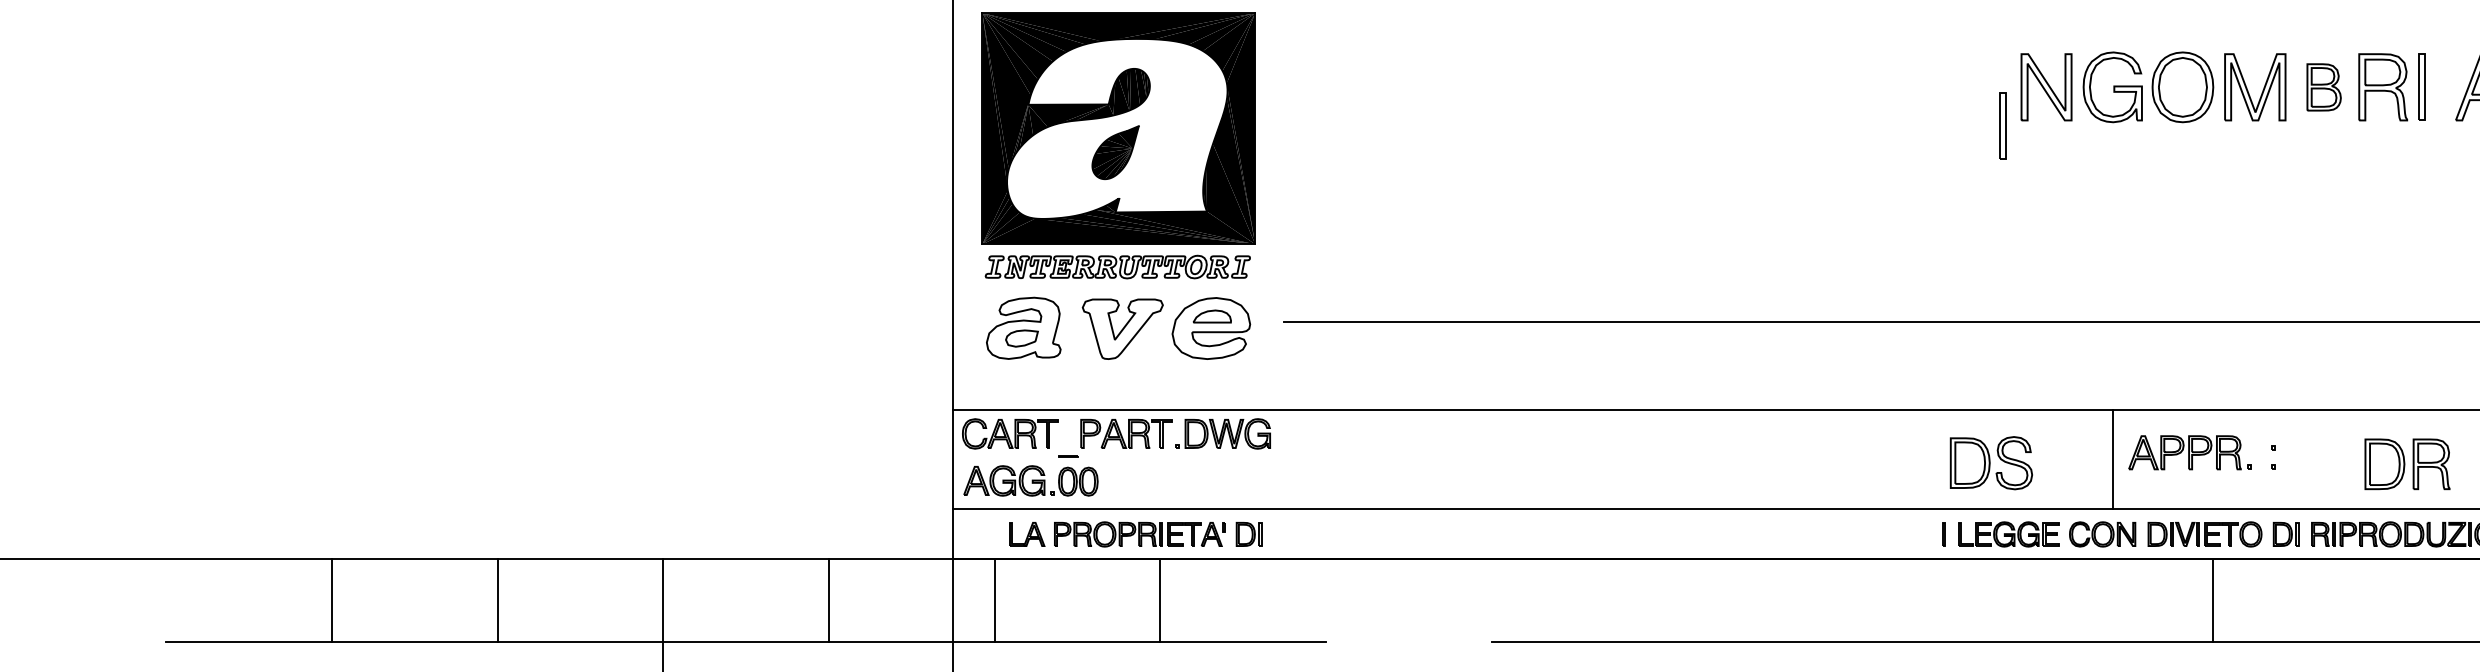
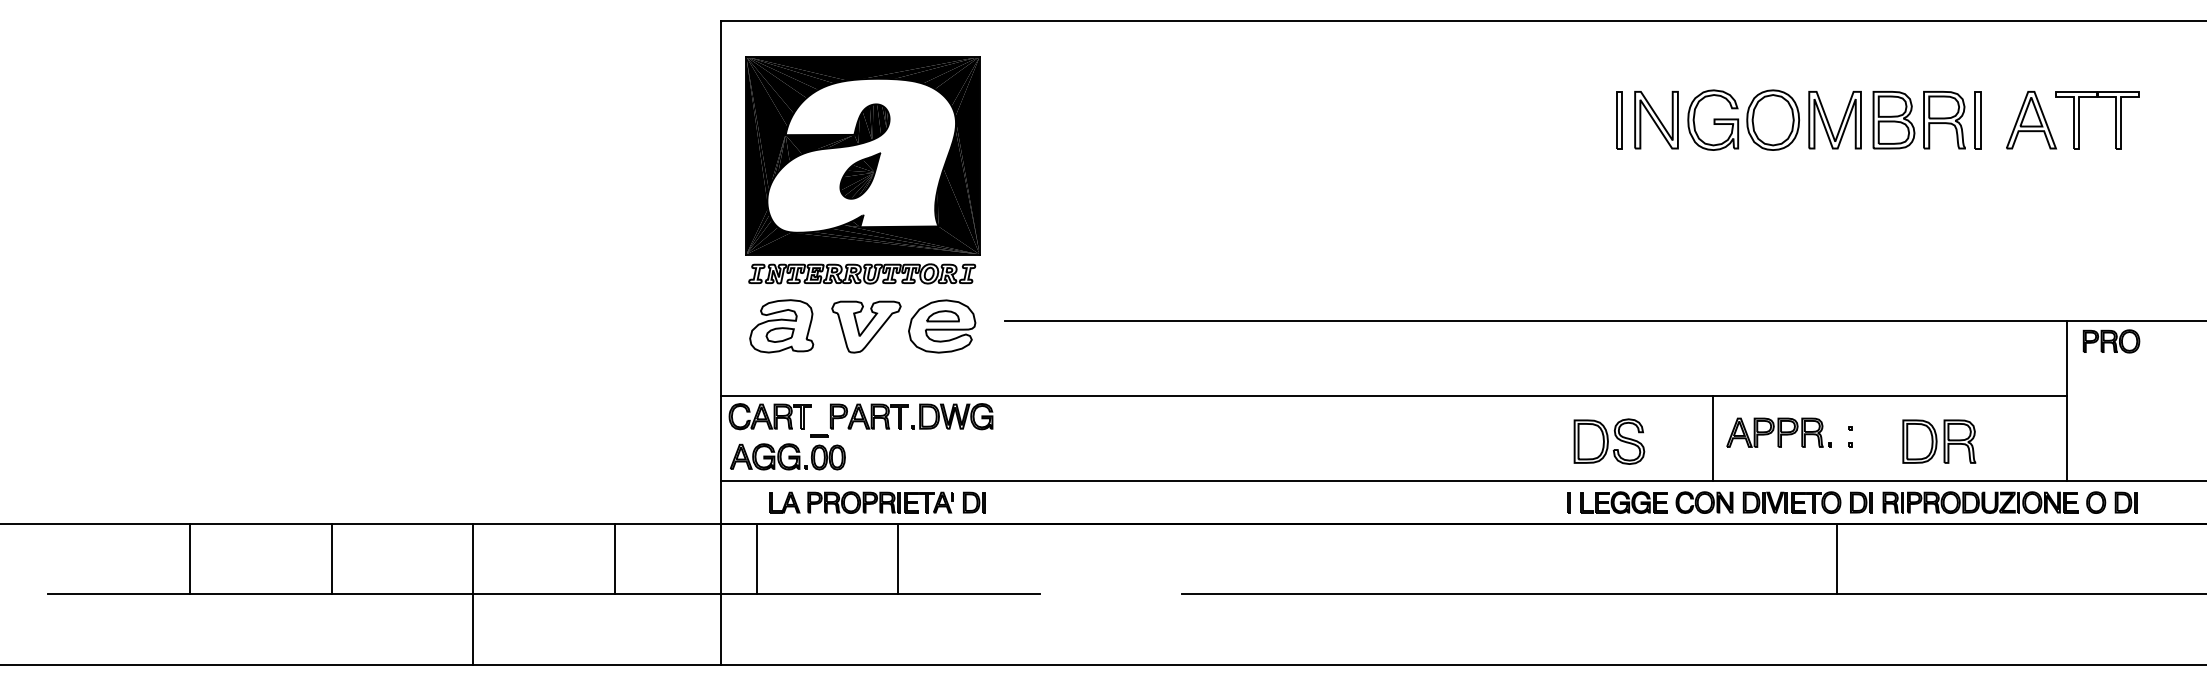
part: (2323, 87) -> (1893, 120), size x1.43
part: (2003, 126) -> (1619, 120), moved
part: (2407, 464) -> (1939, 441), moved
line: (2213, 599) -> (1837, 558), moved

